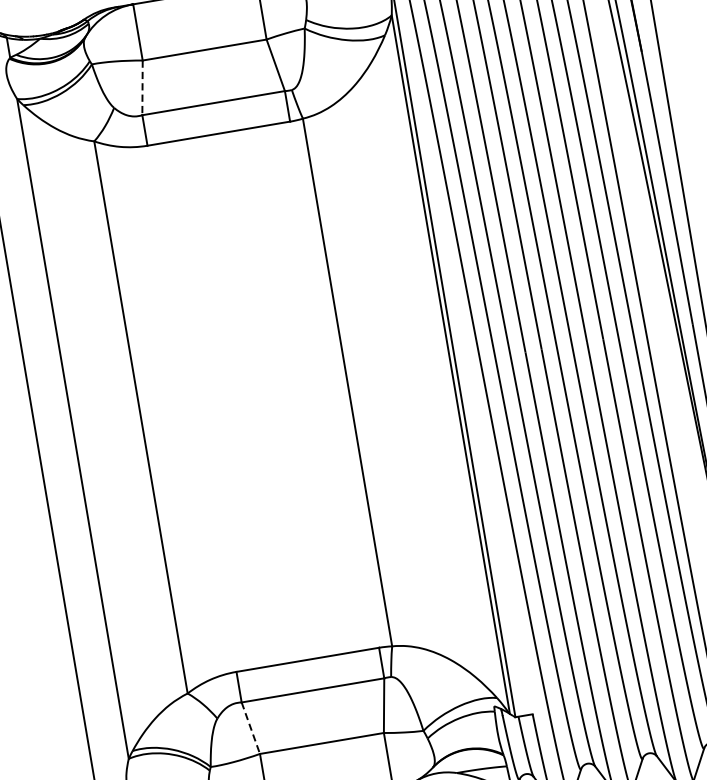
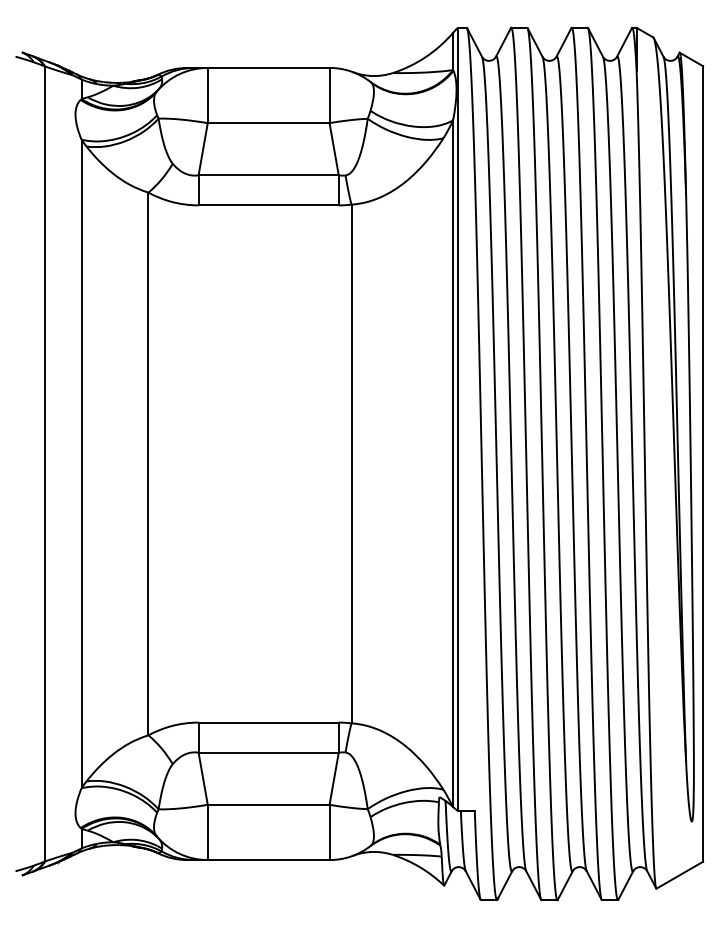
line: (142, 88) -> (203, 149), dashed -> solid
line: (251, 728) -> (203, 779), dashed -> solid

